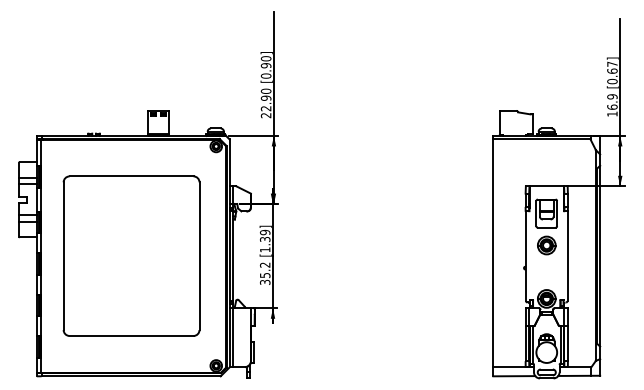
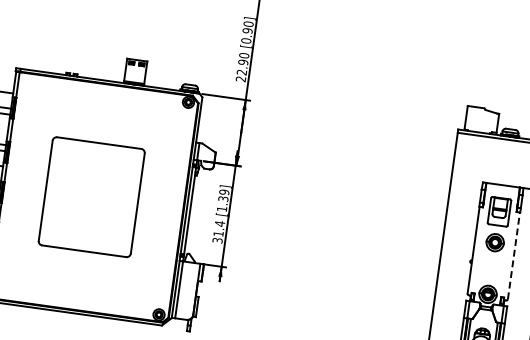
part: (131, 255) -> (91, 196), size x0.7
line: (567, 256) -> (513, 256), solid -> dashed
text: (264, 270) -> (218, 228), 35.2 -> 31.4

